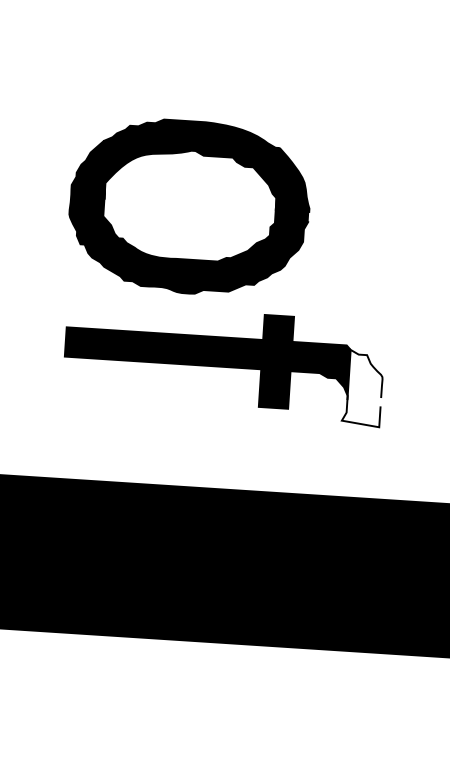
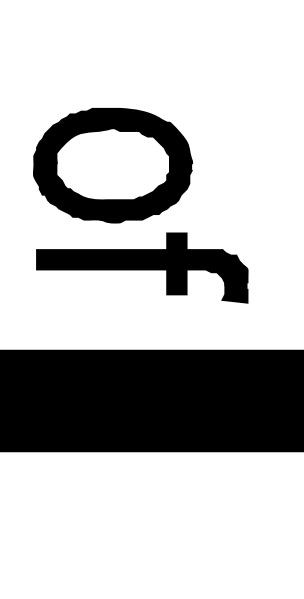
fill: (362, 387) -> (234, 277), added

